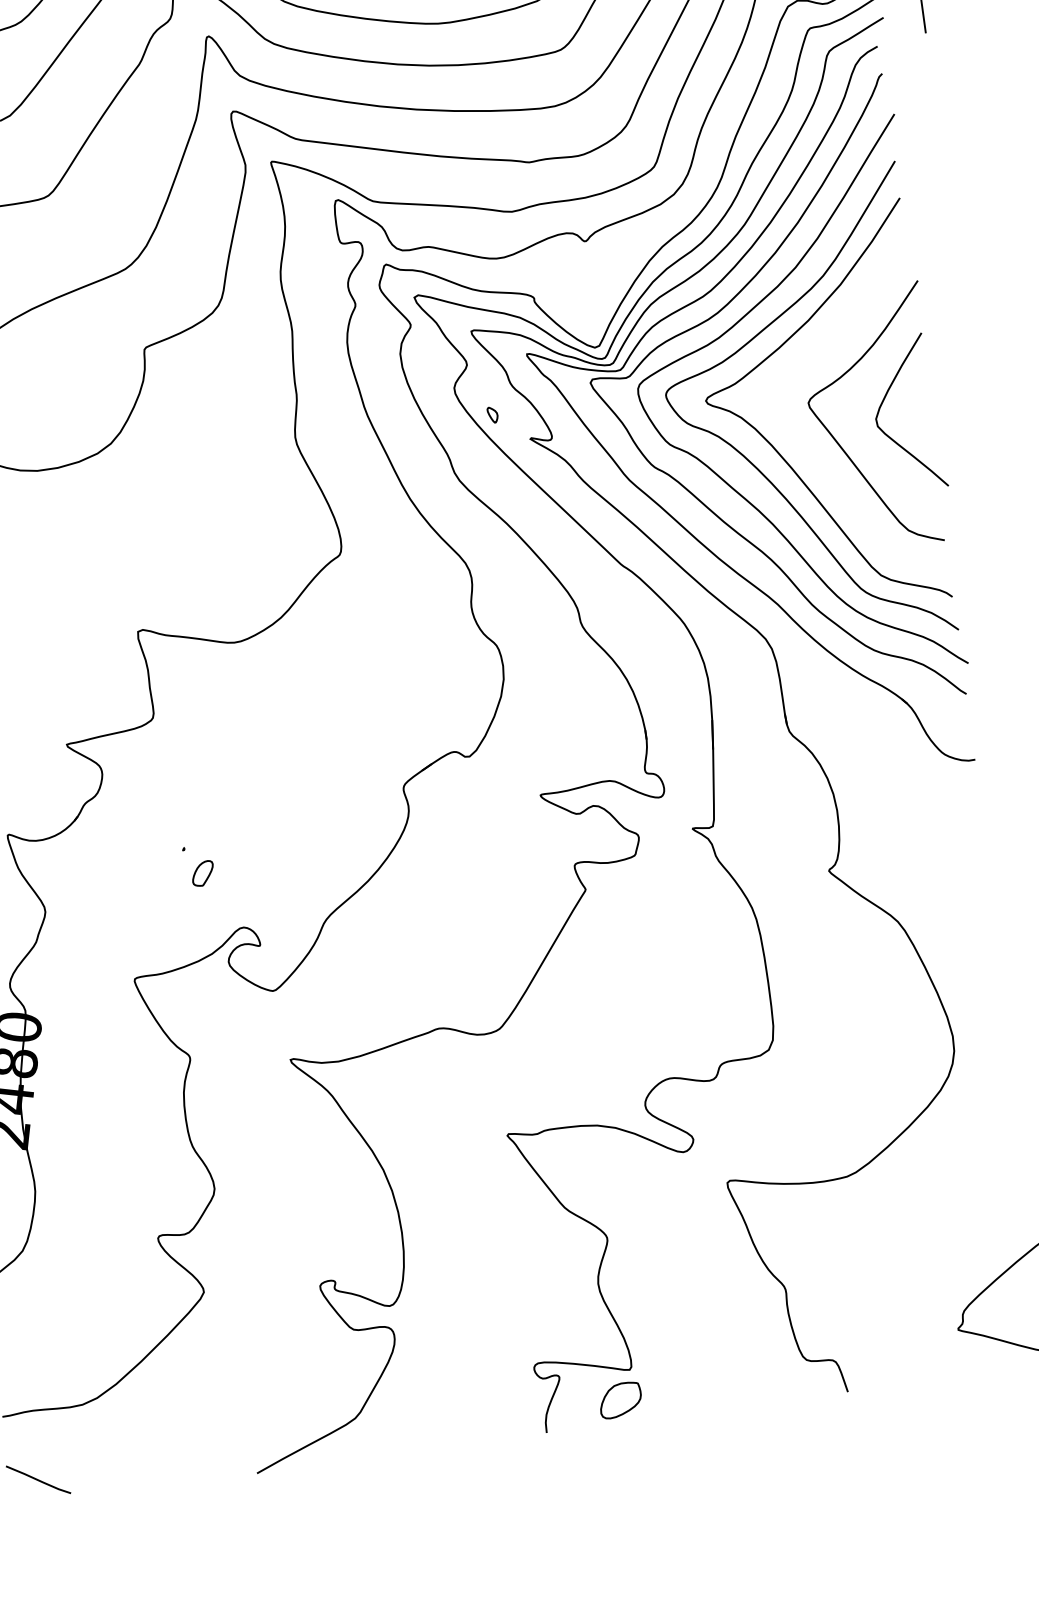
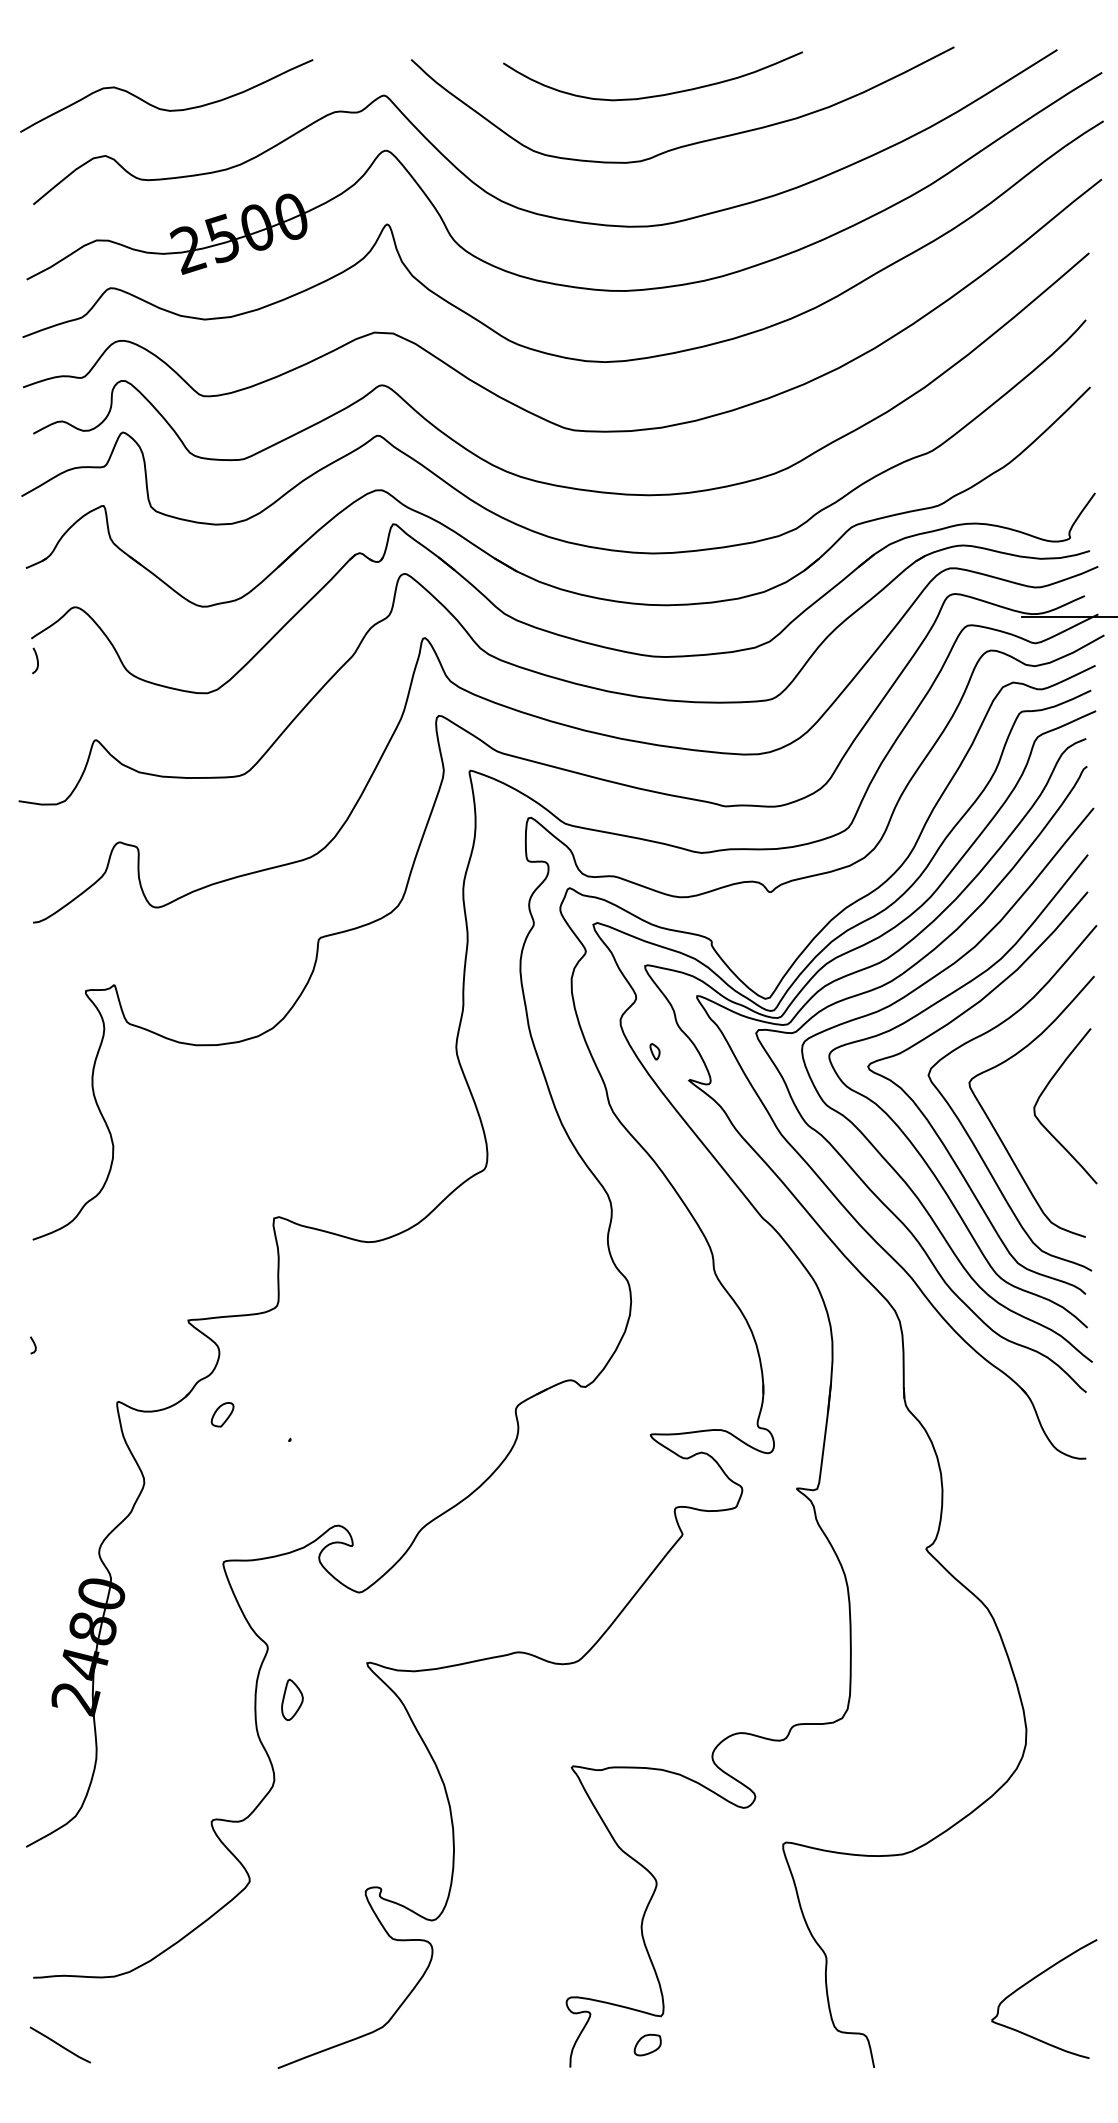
curve: (810, 448) -> (965, 1128), added
part: (202, 873) -> (222, 1414), moved
part: (221, 1106) -> (292, 1699), added
part: (620, 1399) -> (647, 2044), size x0.62

